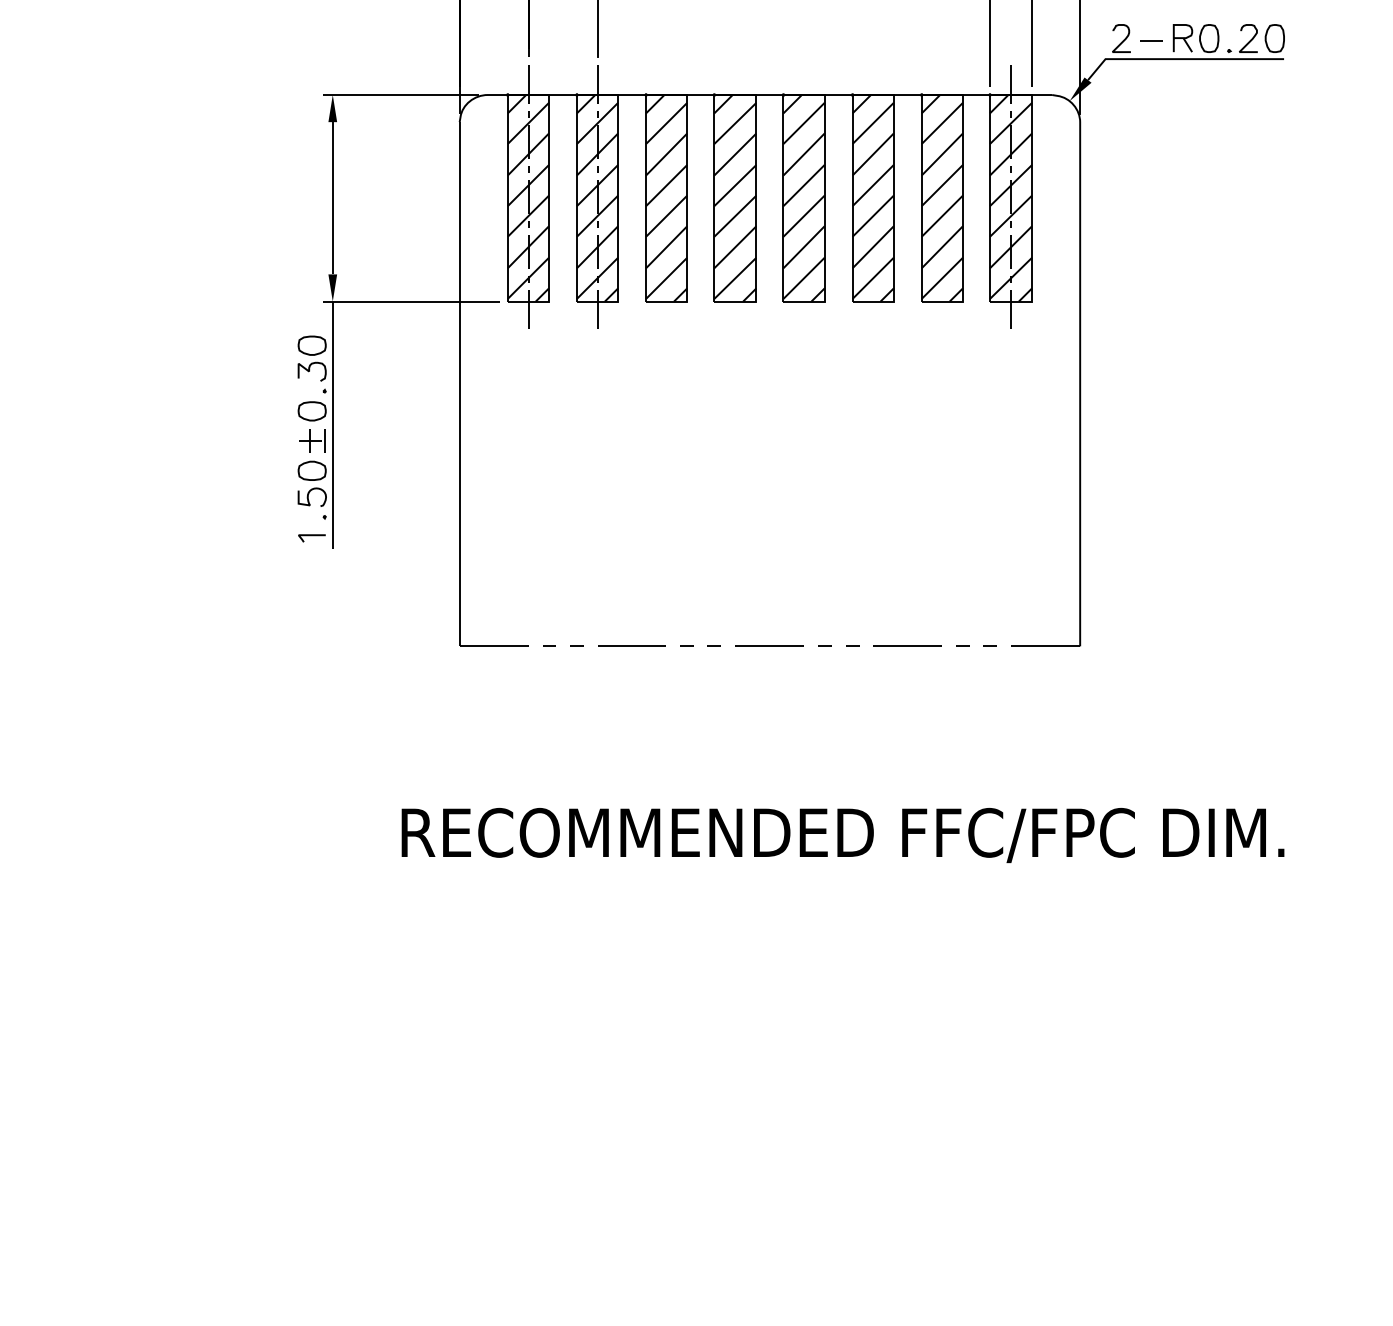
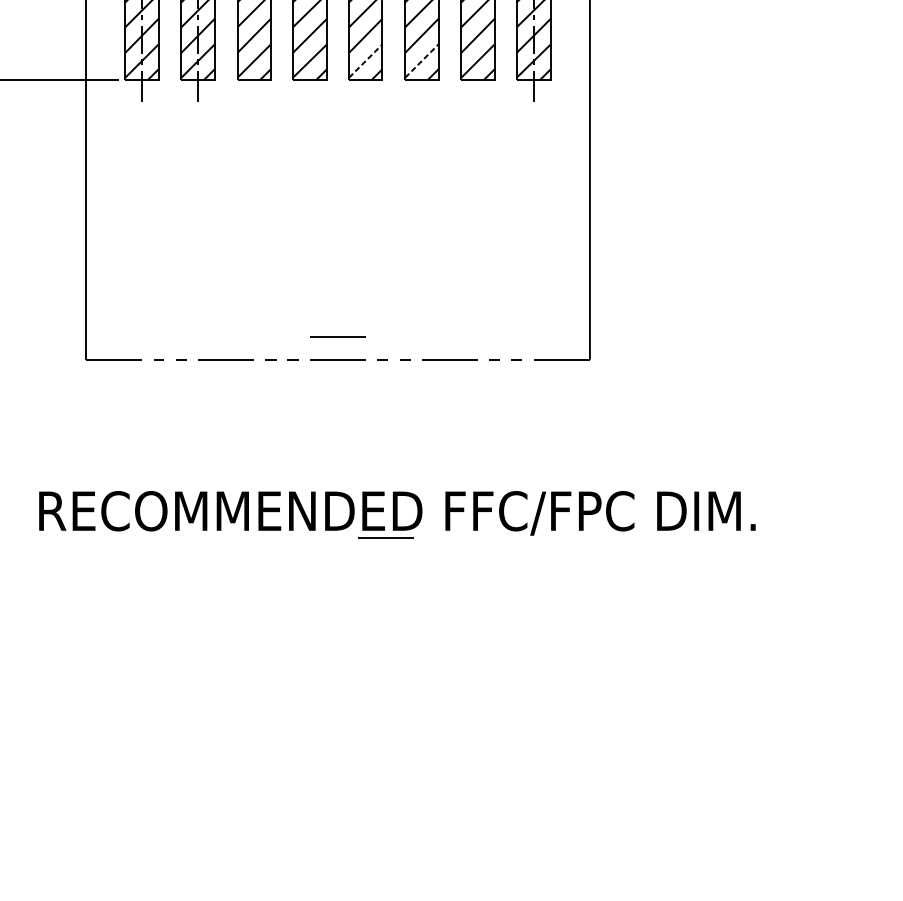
line: (804, 278) -> (366, 61), solid -> dashed
line: (873, 278) -> (422, 61), solid -> dashed
line: (769, 617) -> (337, 336), added
line: (828, 865) -> (385, 537), added

